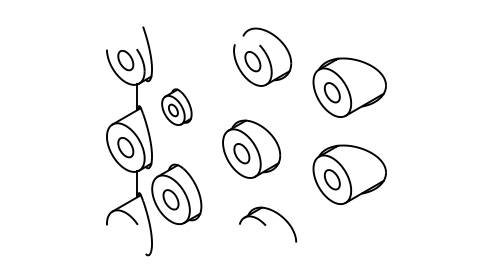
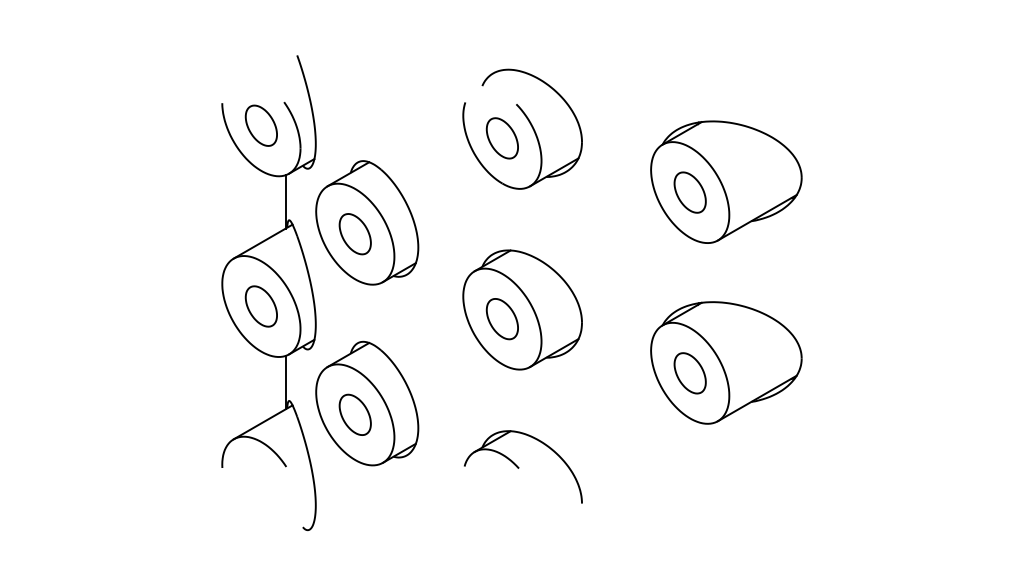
part: (262, 56) -> (522, 127), moved
part: (176, 106) -> (366, 221), size x1.67
part: (268, 224) -> (524, 466), moved

